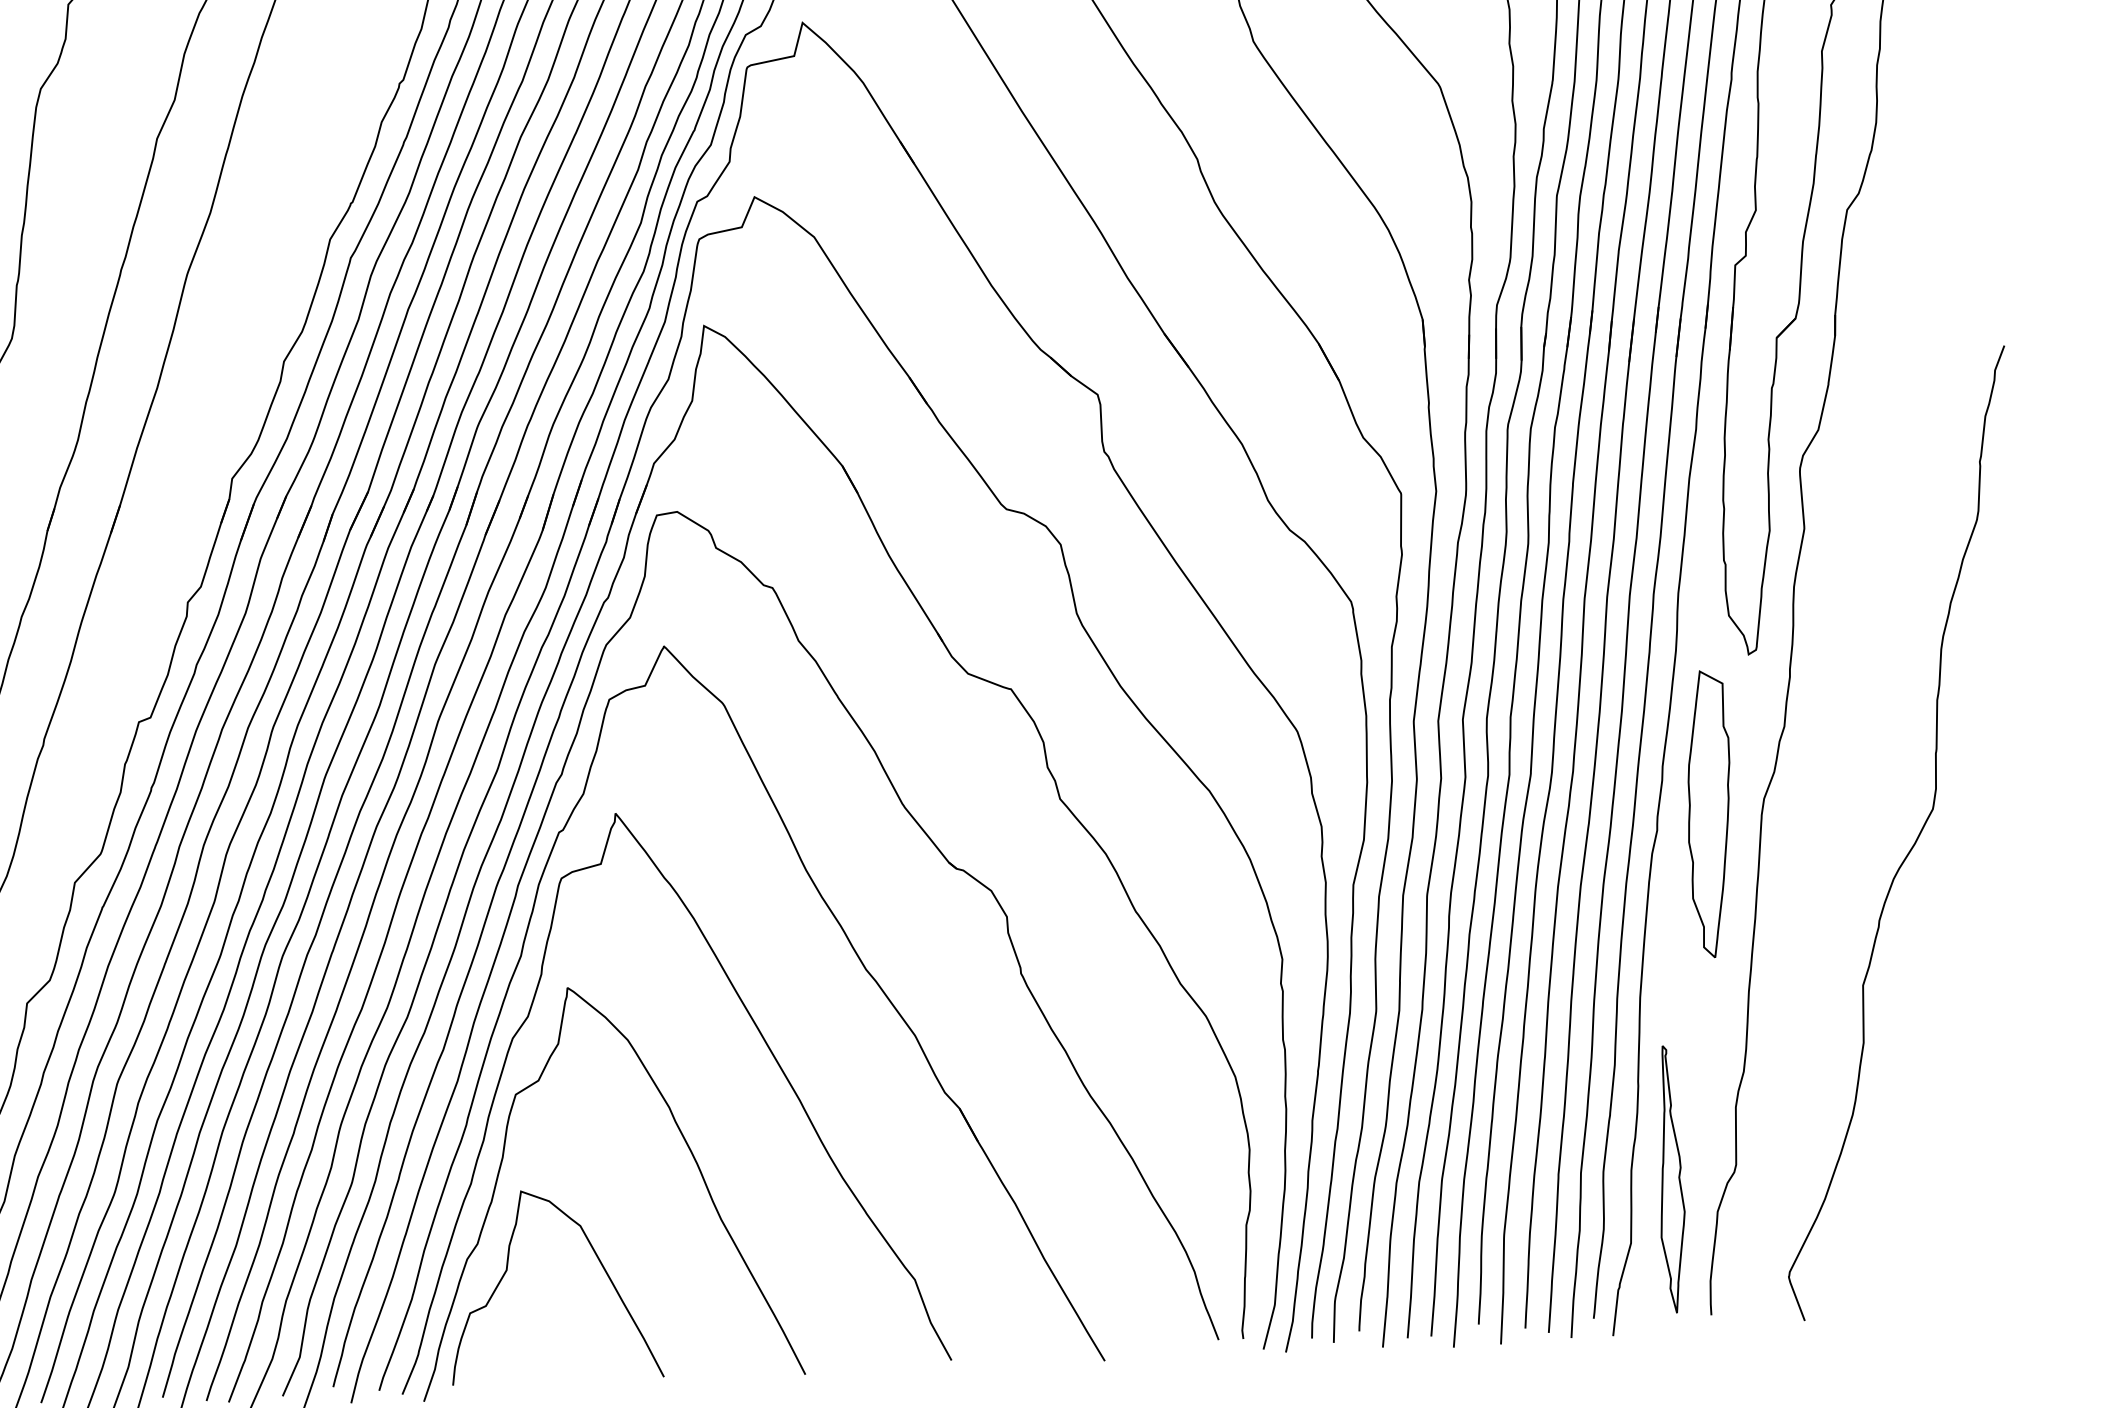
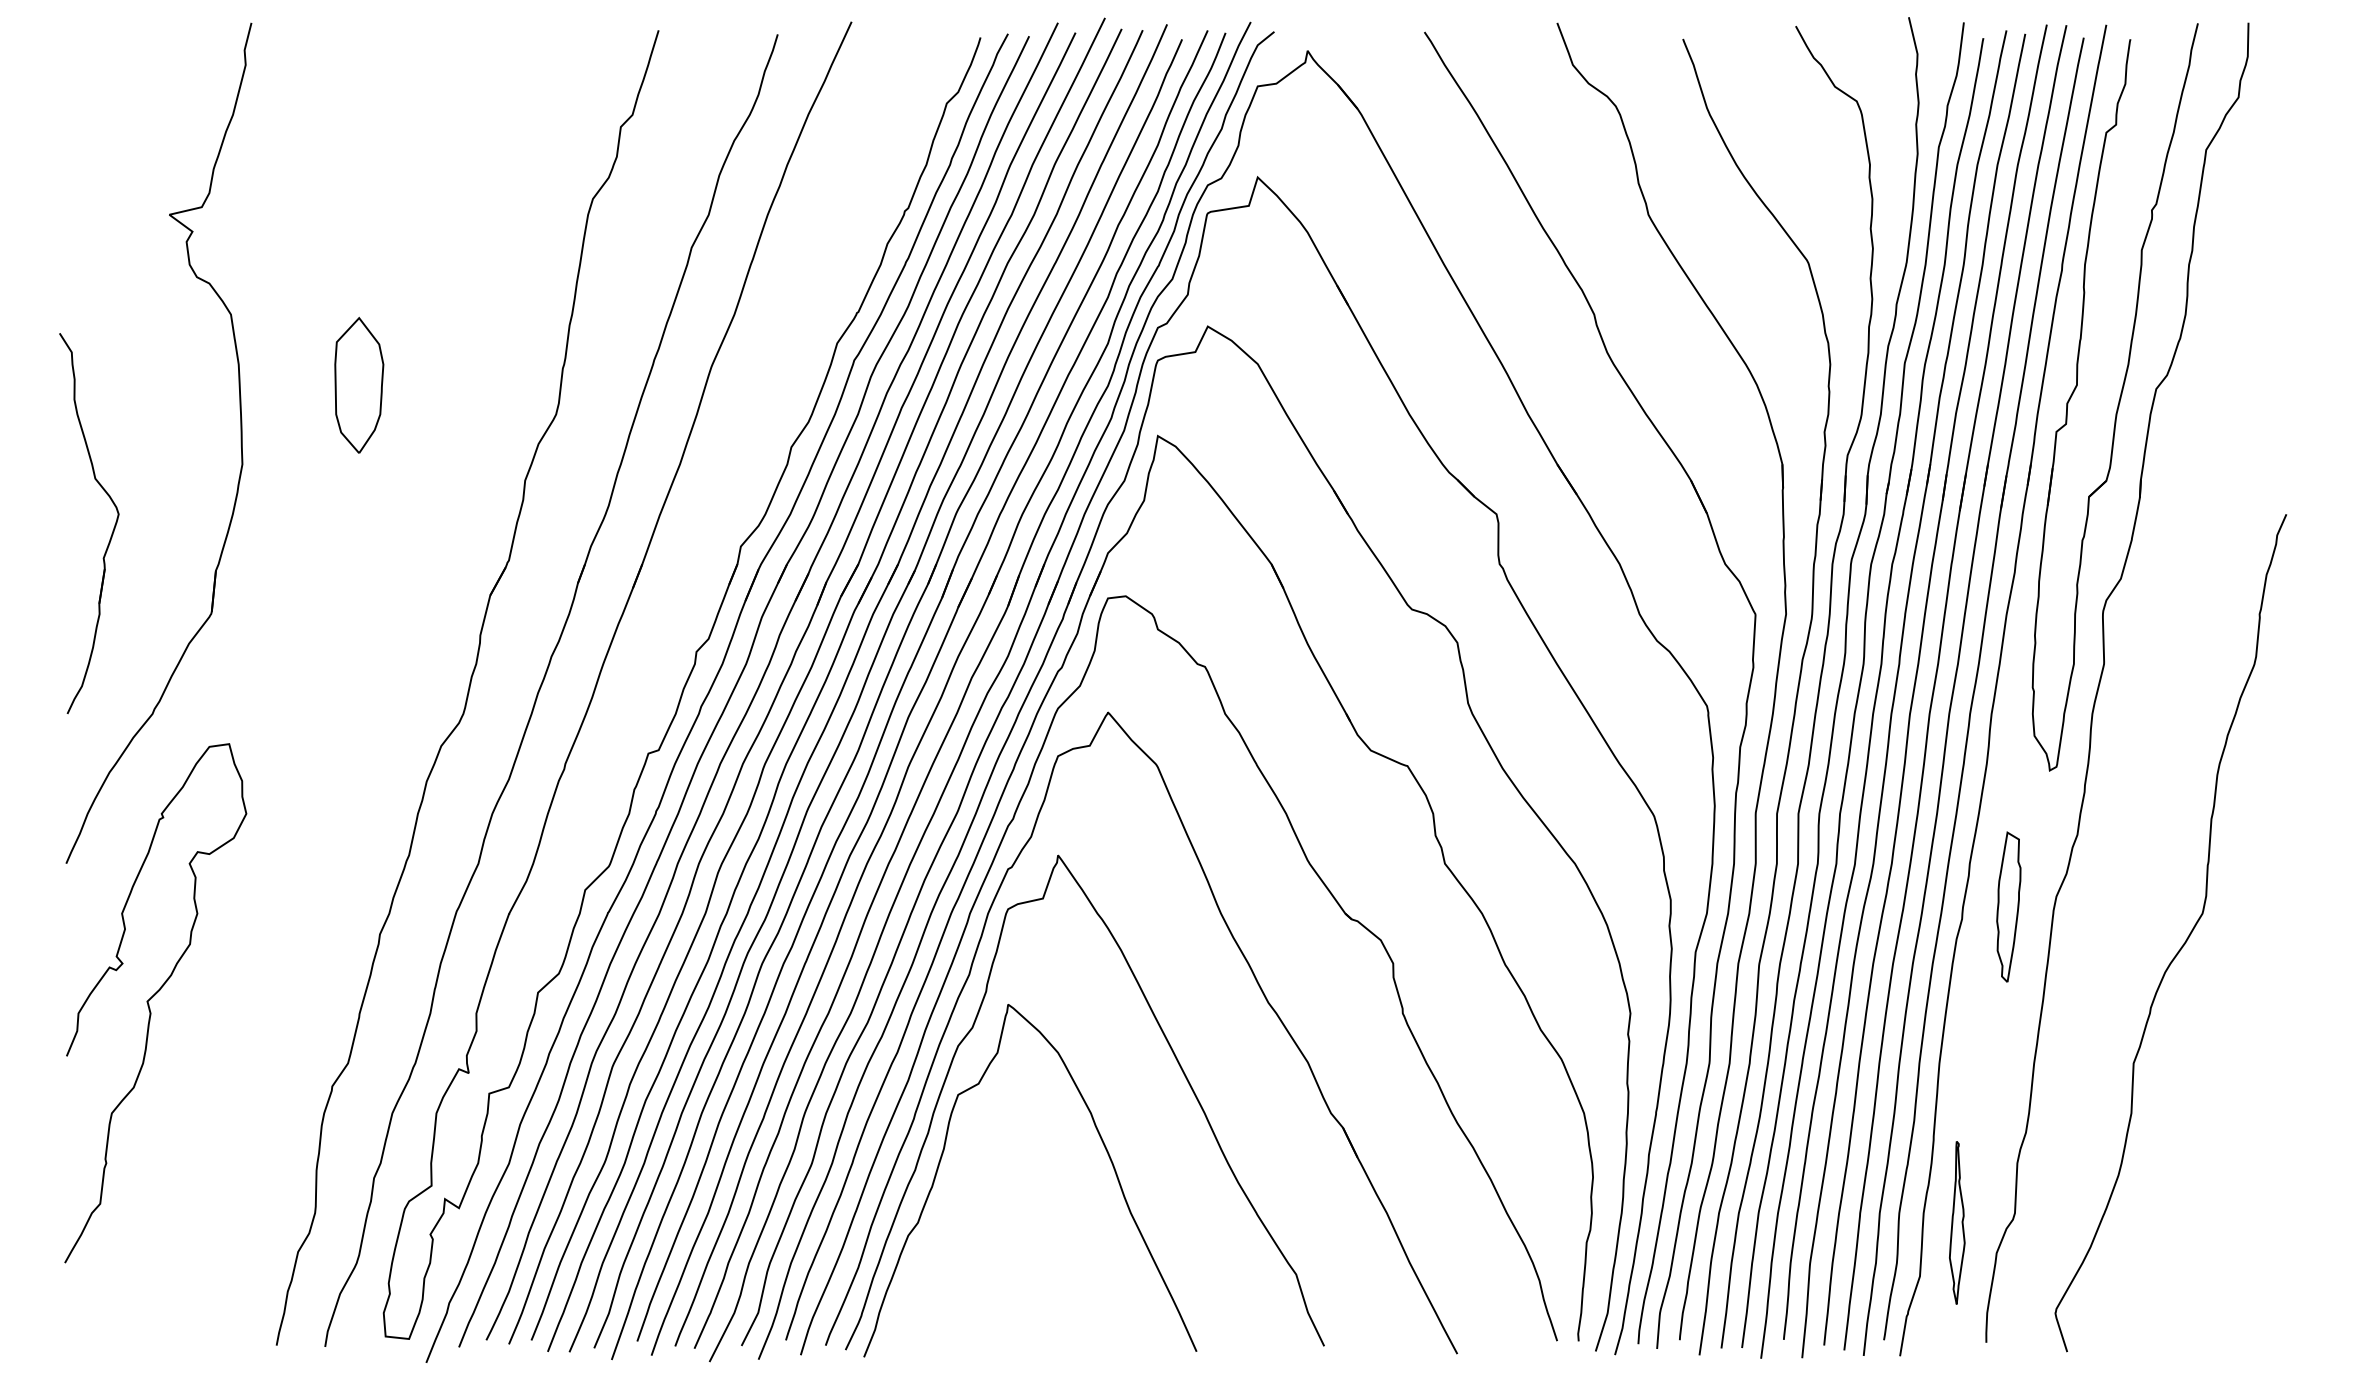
part: (1709, 813) -> (2008, 906), size x0.6
part: (1669, 1179) -> (1956, 1222), size x0.7
curve: (507, 1271) -> (942, 1248), removed

